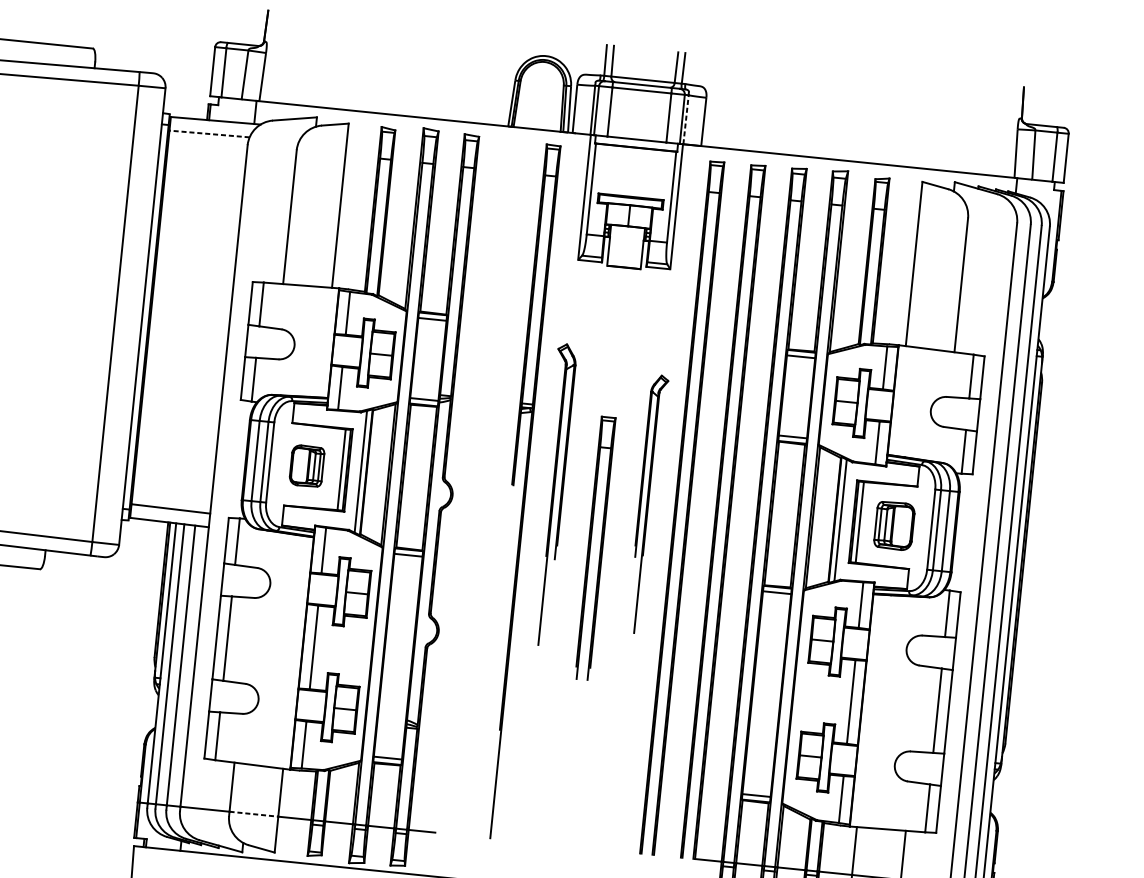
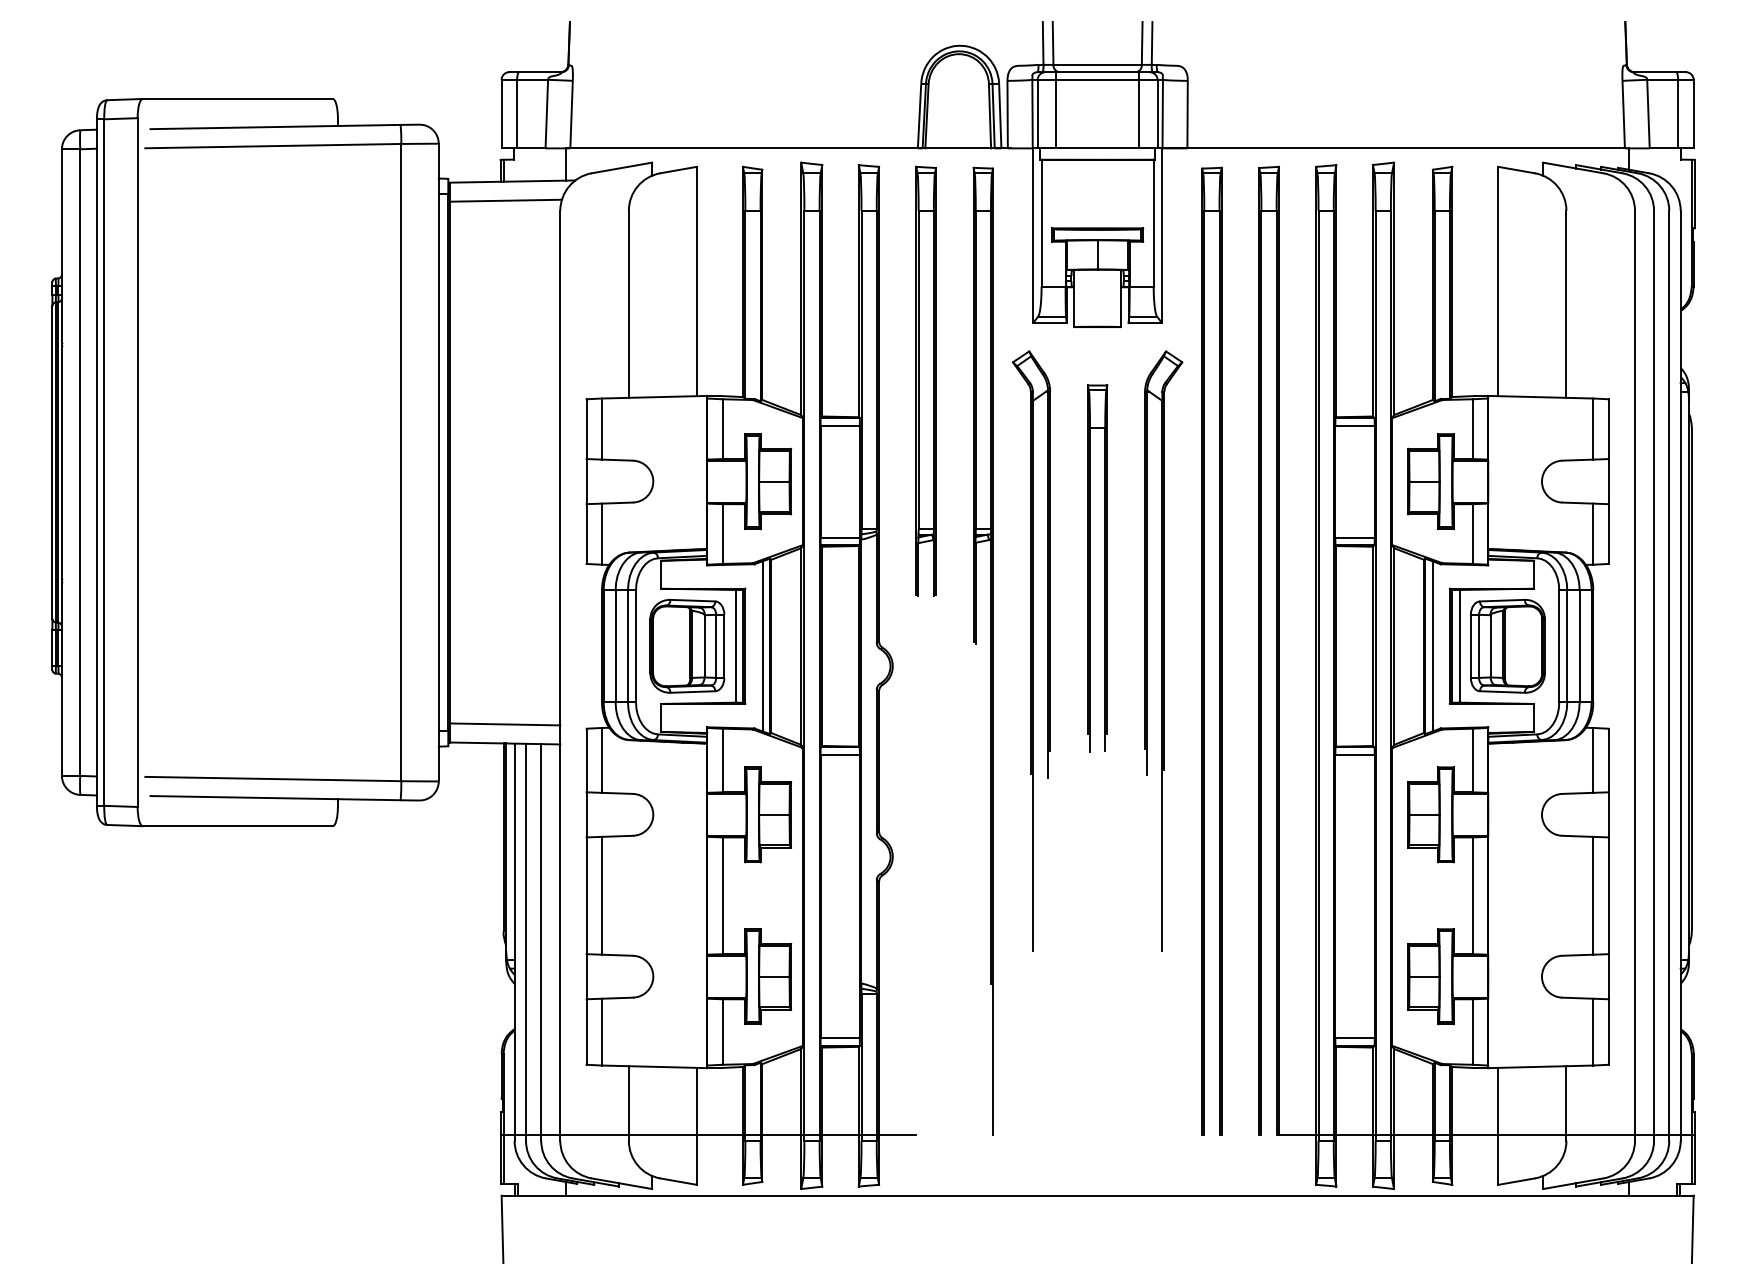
line: (685, 120) -> (1162, 114), dashed -> solid
line: (209, 133) -> (506, 200), dashed -> solid
part: (496, 293) -> (925, 380), added
part: (307, 465) -> (687, 645), size x1.67
part: (552, 494) -> (1030, 650), size x1.43
part: (647, 503) -> (1163, 650), size x1.67
part: (894, 525) -> (1507, 645), size x1.43
part: (590, 547) -> (1090, 568), moved
line: (254, 814) -> (663, 1134), dashed -> solid

